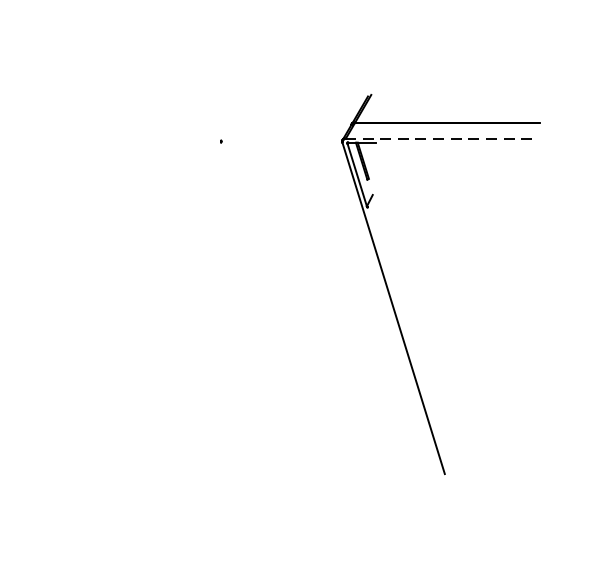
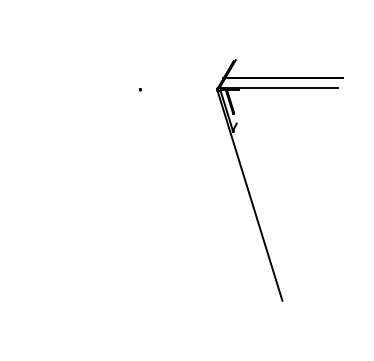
line: (438, 137) -> (278, 87), dashed -> solid

